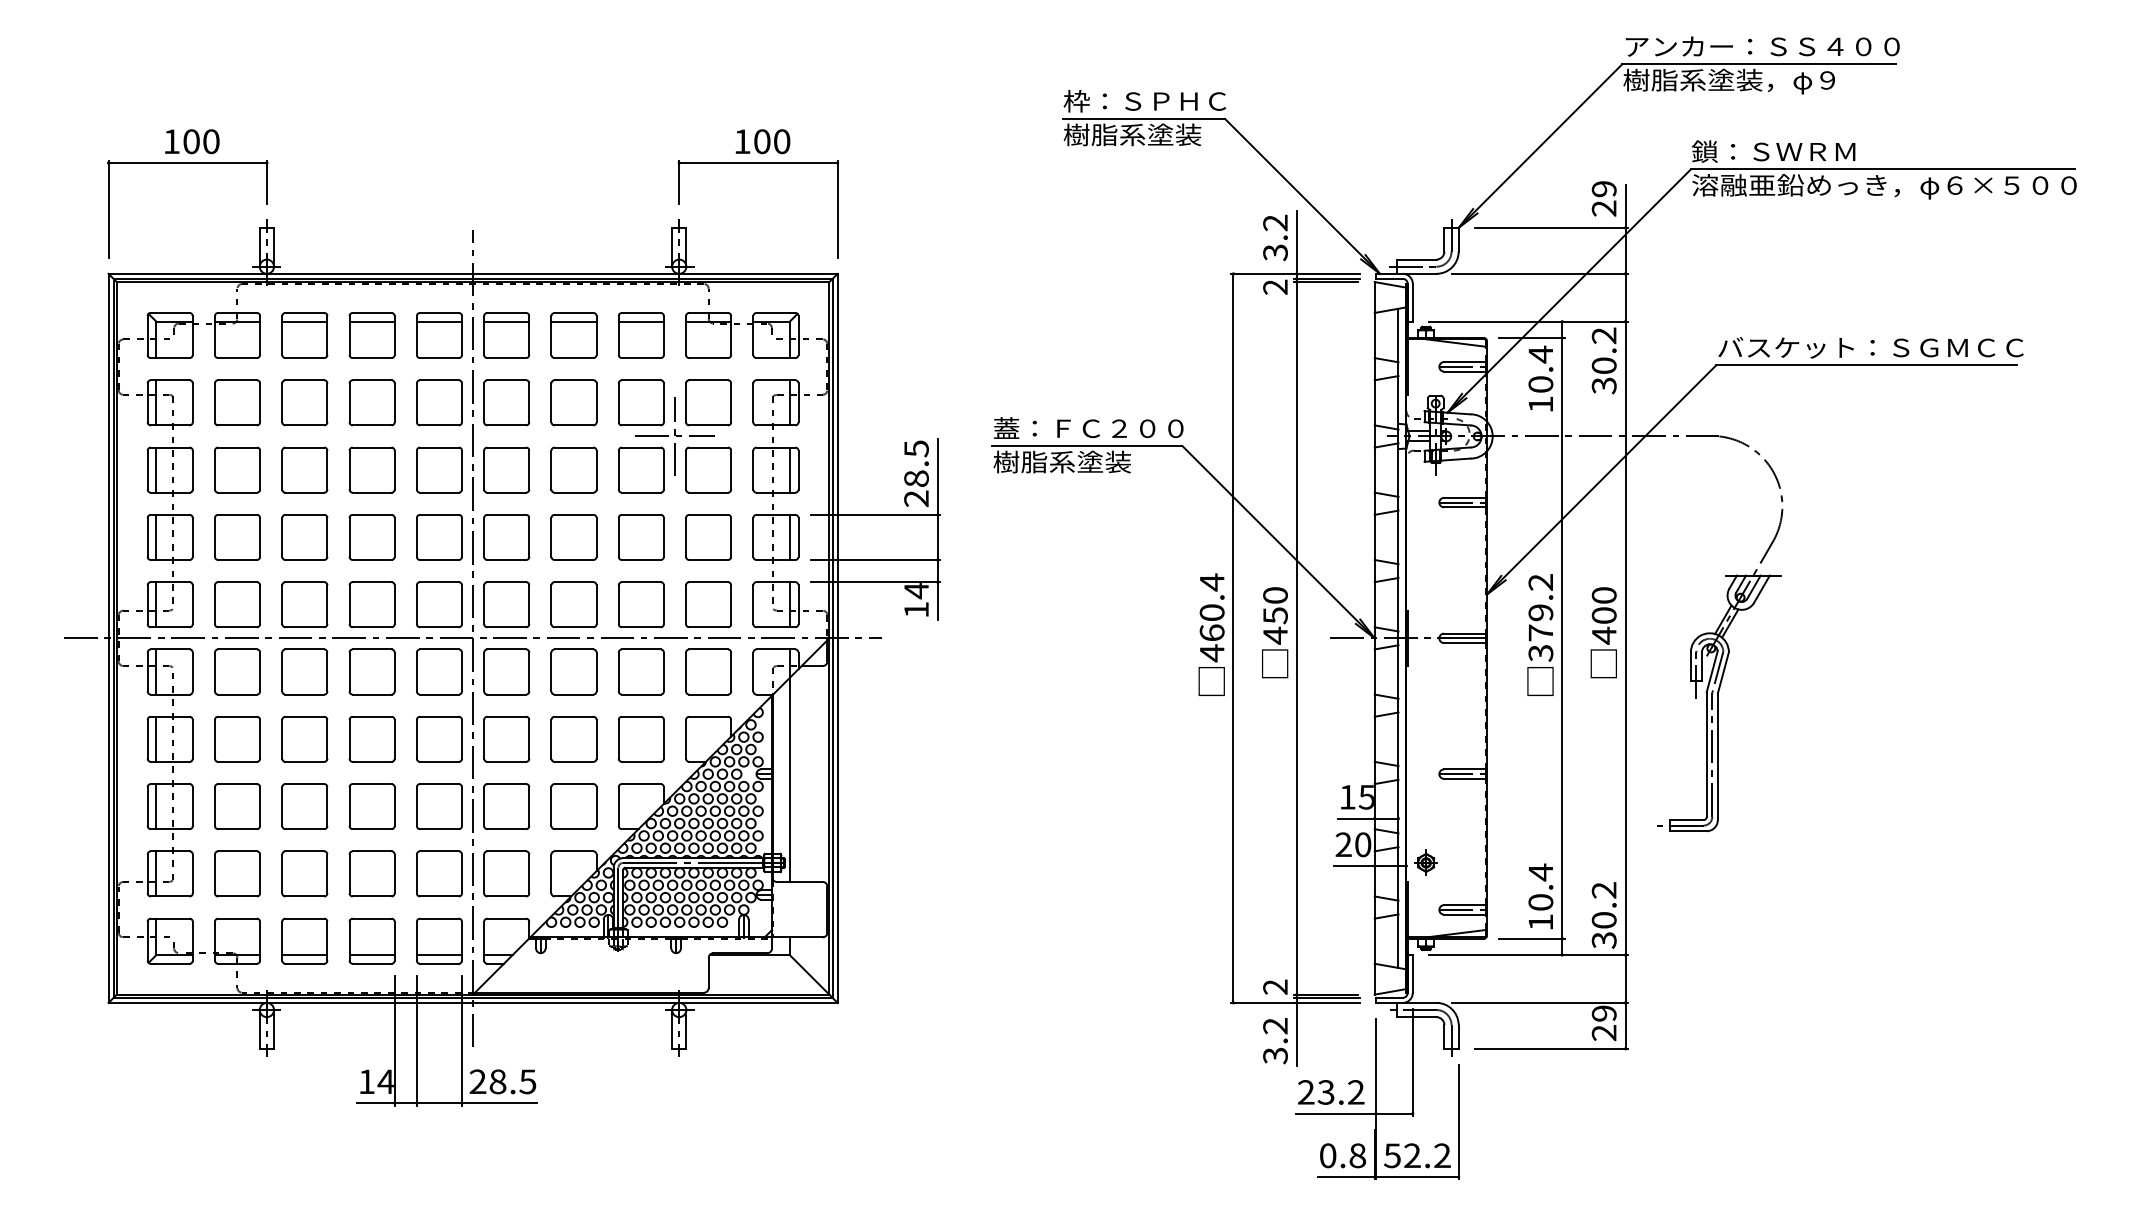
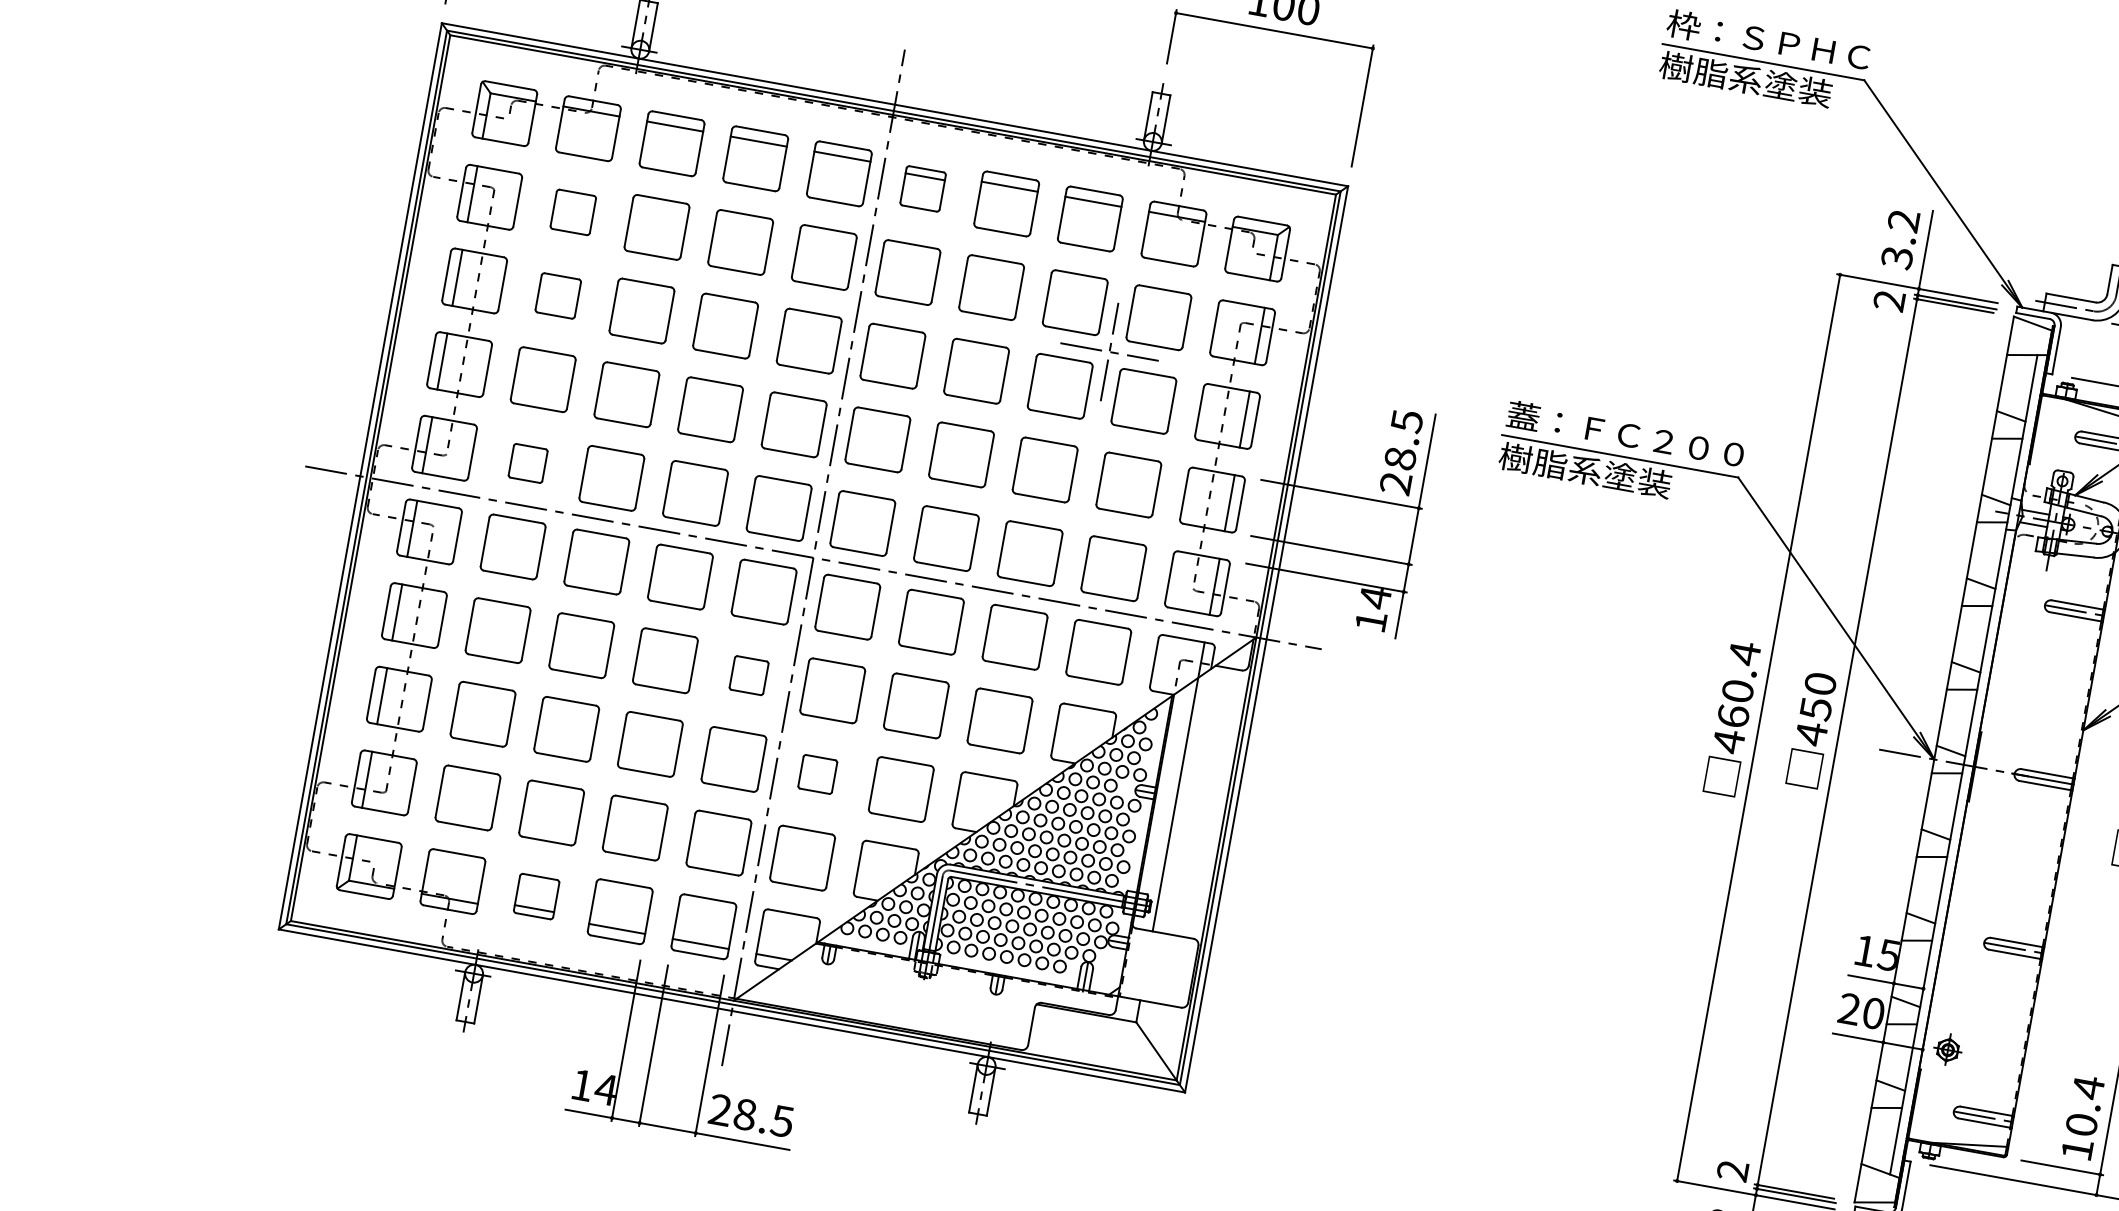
part: (506, 335) -> (922, 188), size x0.7
part: (237, 402) -> (573, 211), size x0.7
part: (237, 469) -> (558, 295), size x0.7
part: (237, 604) -> (528, 463), size x0.6
part: (439, 738) -> (749, 674), size x0.6
part: (506, 806) -> (817, 774), size x0.6
part: (304, 940) -> (536, 895), size x0.7

